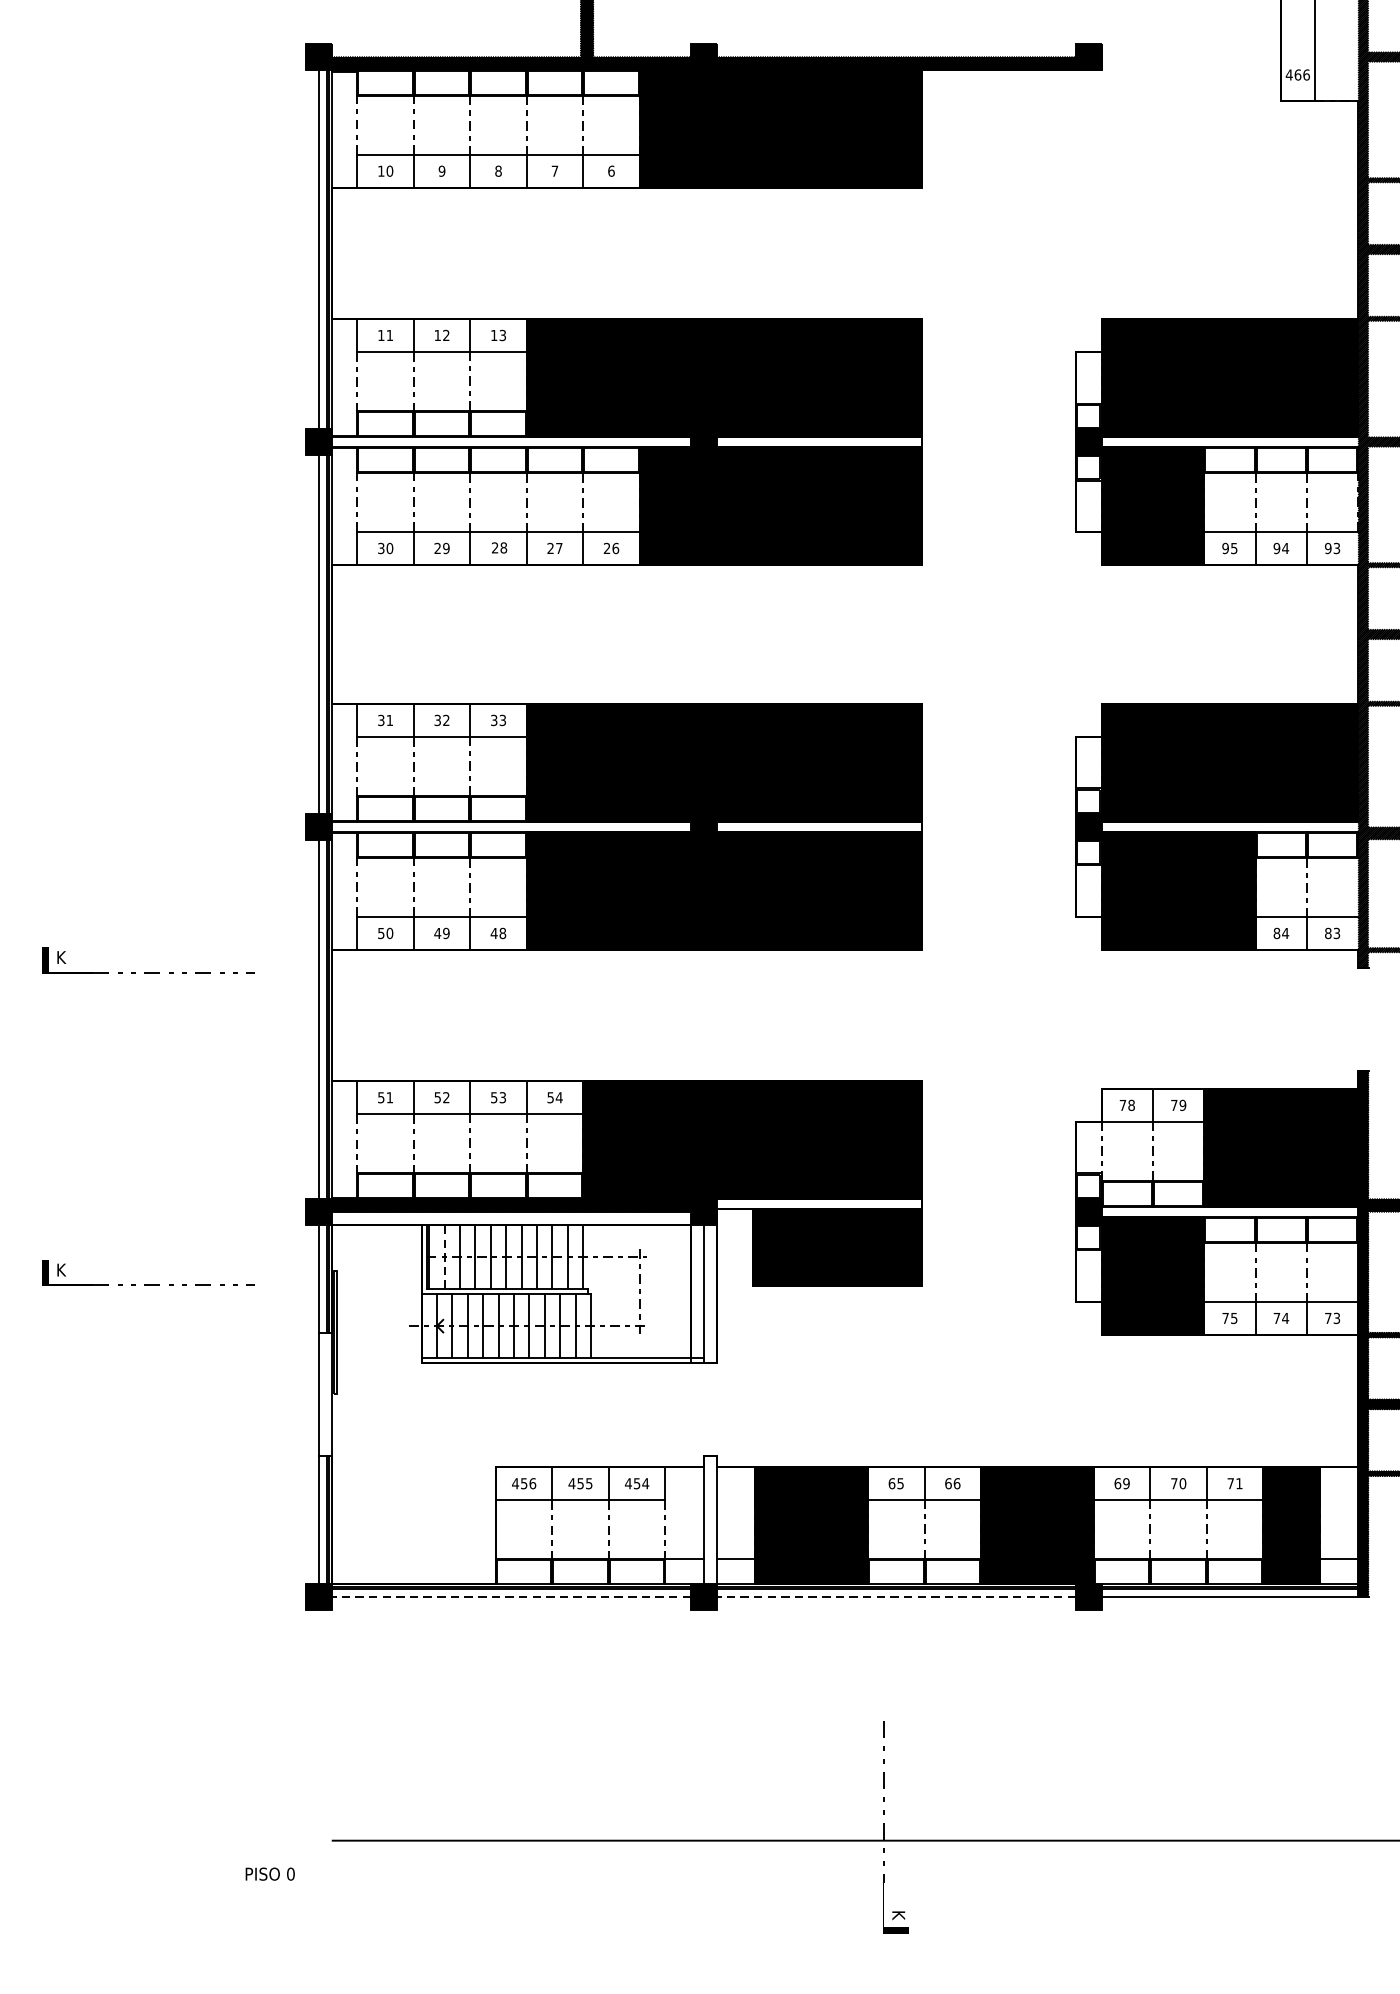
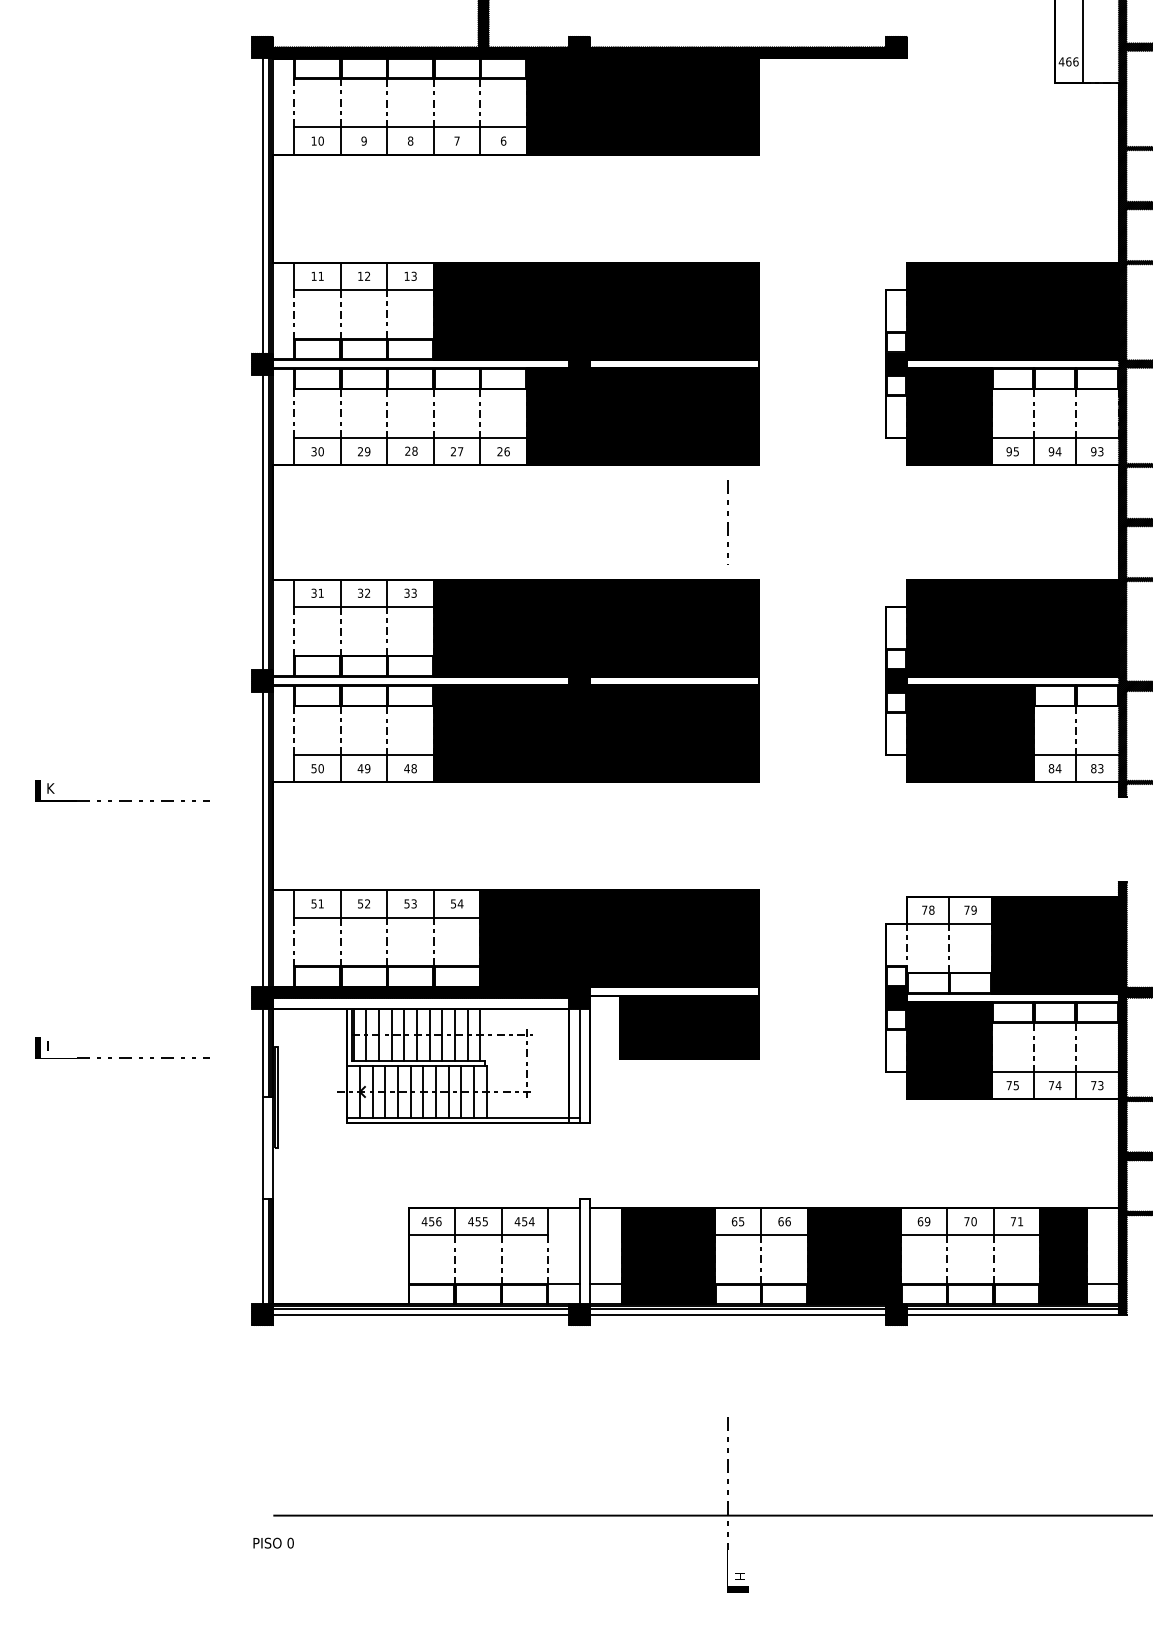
line: (883, 634) -> (727, 522), added
line: (444, 1256) -> (366, 1034), dashed -> solid
text: (61, 1269) -> (50, 1045), K -> I
line: (511, 1596) -> (421, 1314), dashed -> solid
line: (896, 1596) -> (738, 1314), dashed -> solid
text: (270, 1873) -> (273, 1542), moved
text: (897, 1914) -> (739, 1576), K -> H

